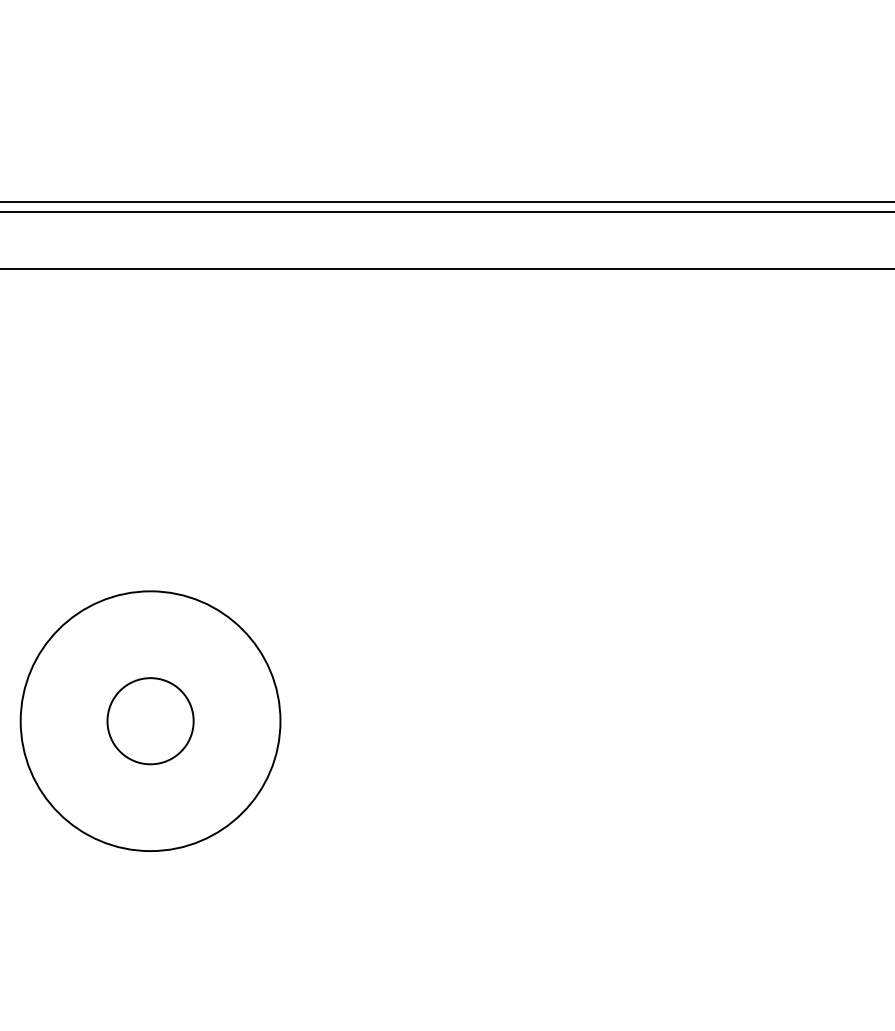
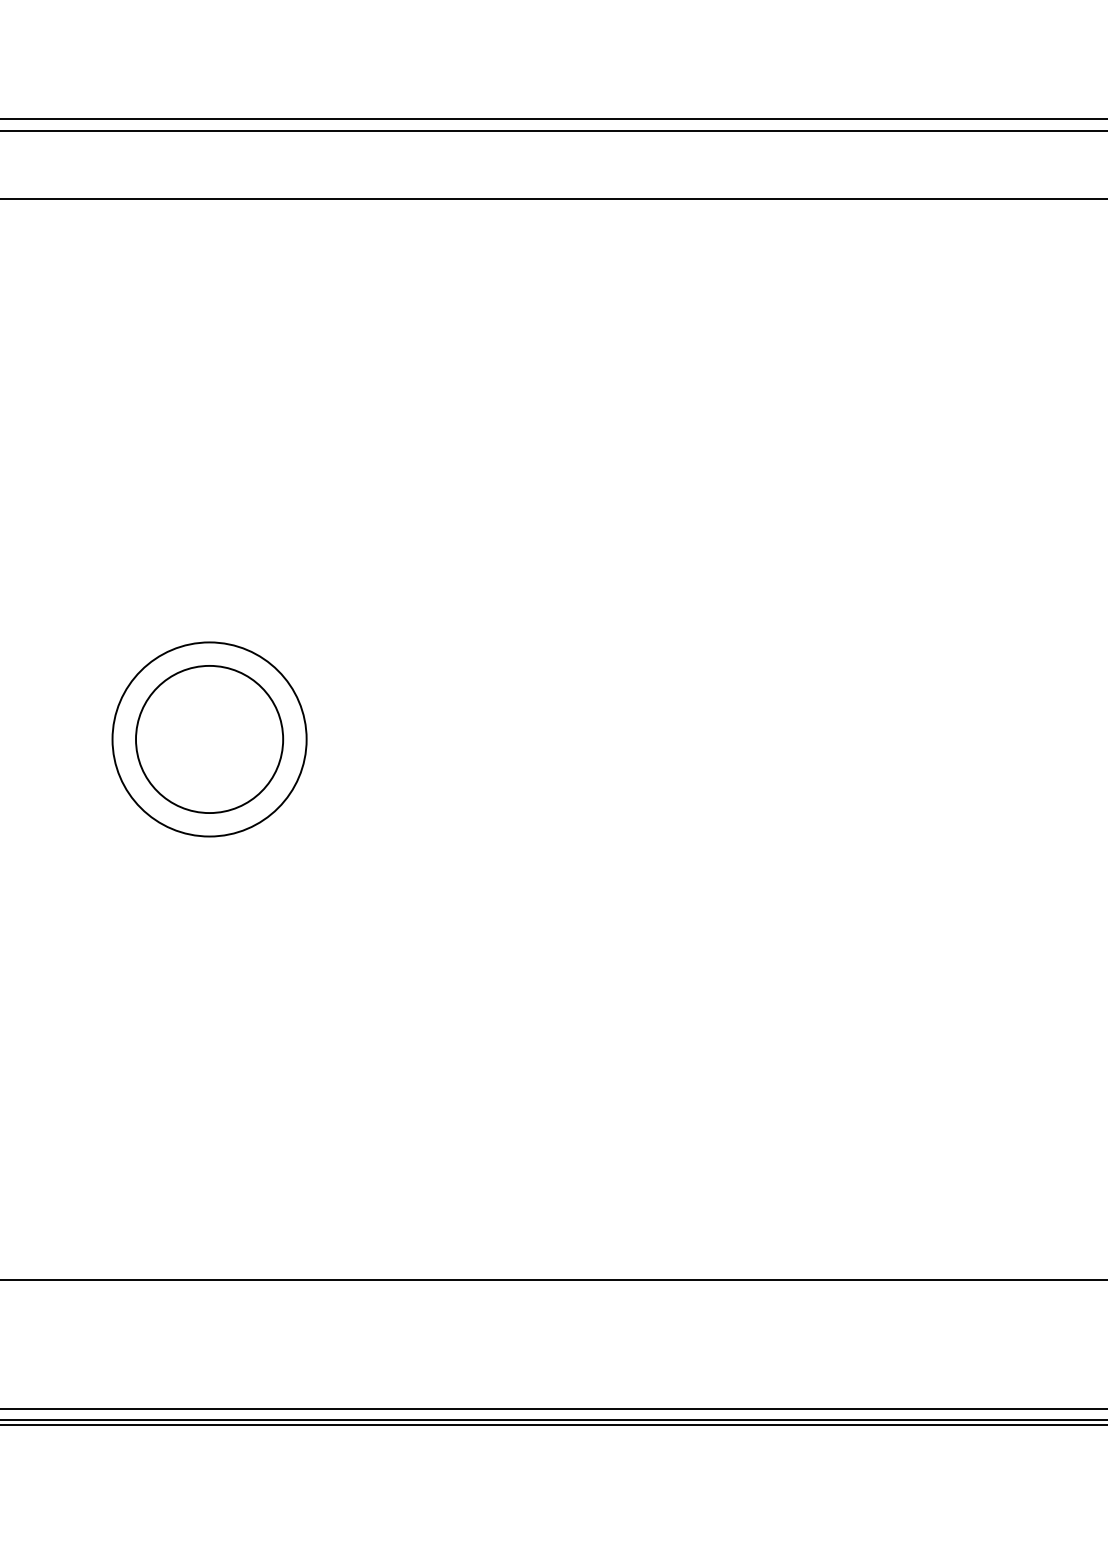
circle: (150, 721) -> (209, 739), size x0.62
circle: (150, 721) -> (209, 739), size x1.43

